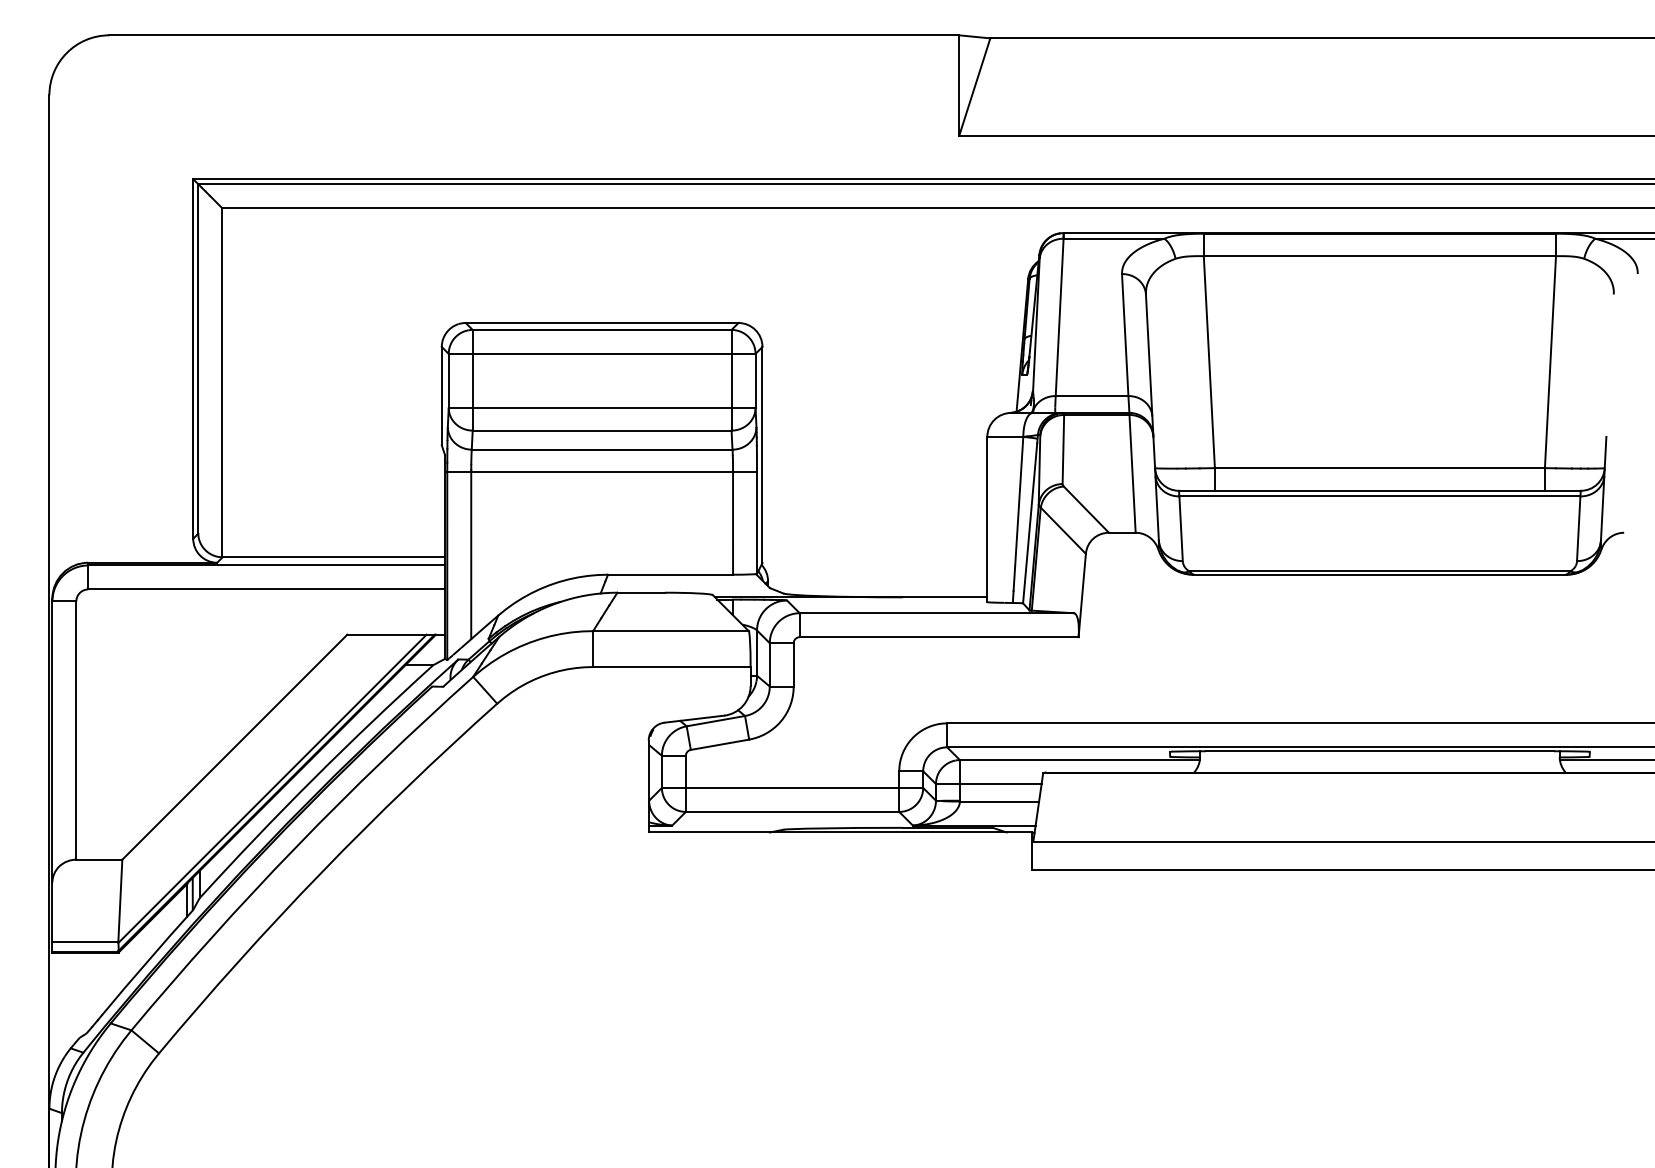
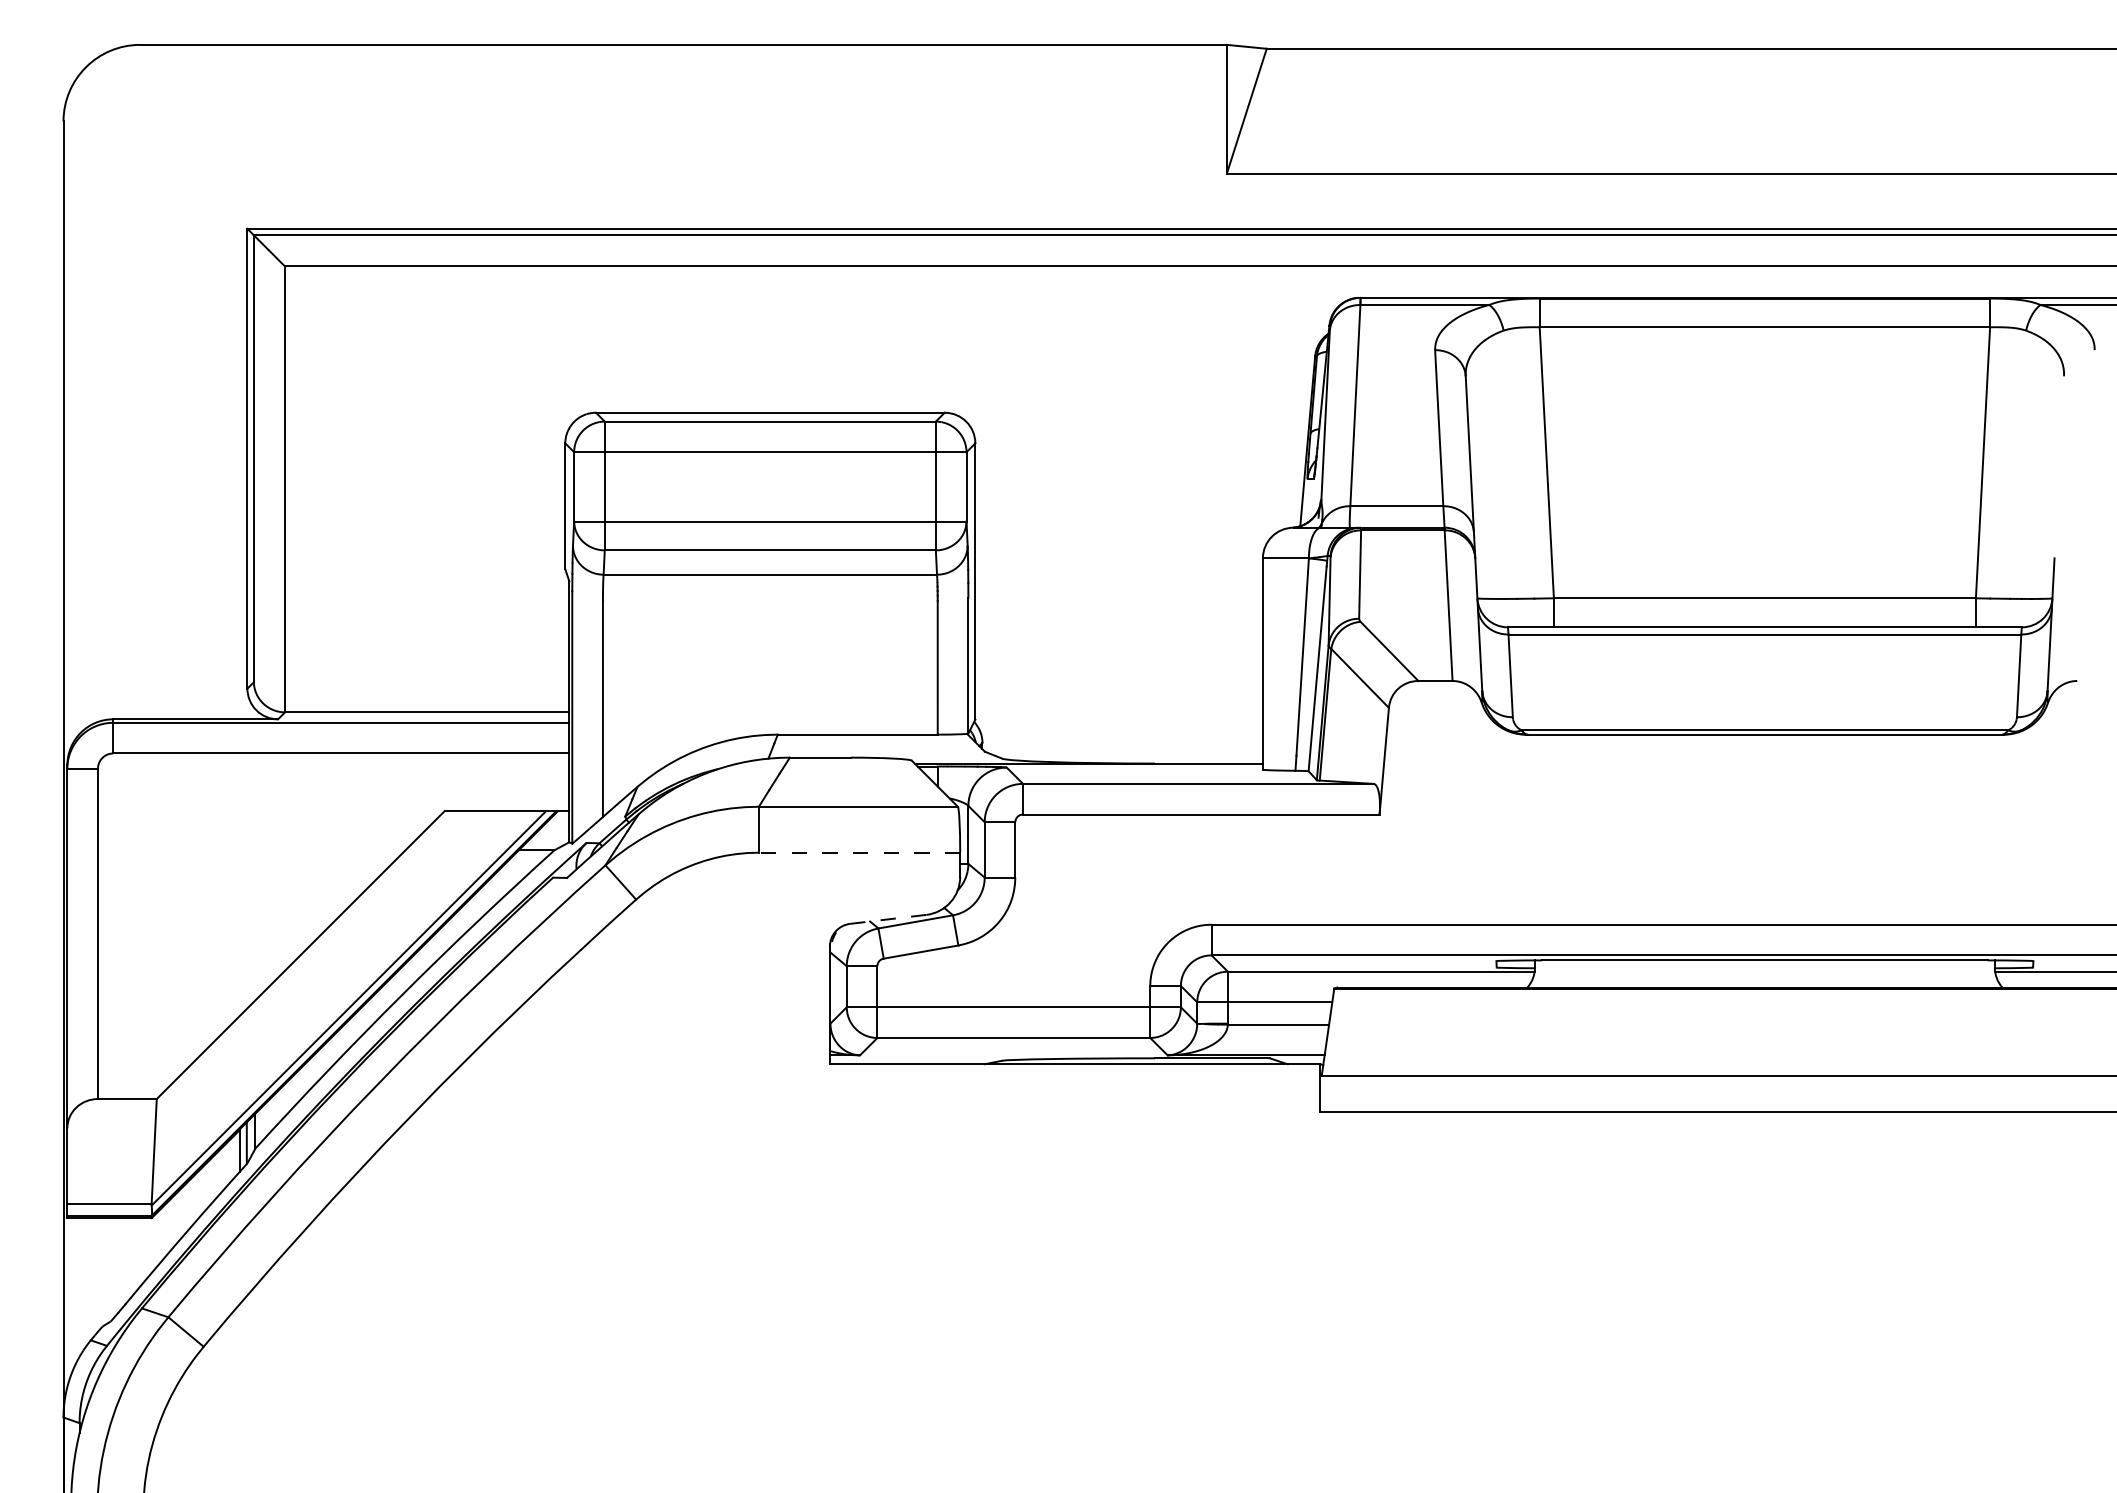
line: (602, 472) -> (770, 603), removed
line: (671, 666) -> (859, 852), solid -> dashed
line: (694, 719) -> (888, 919), solid -> dashed

